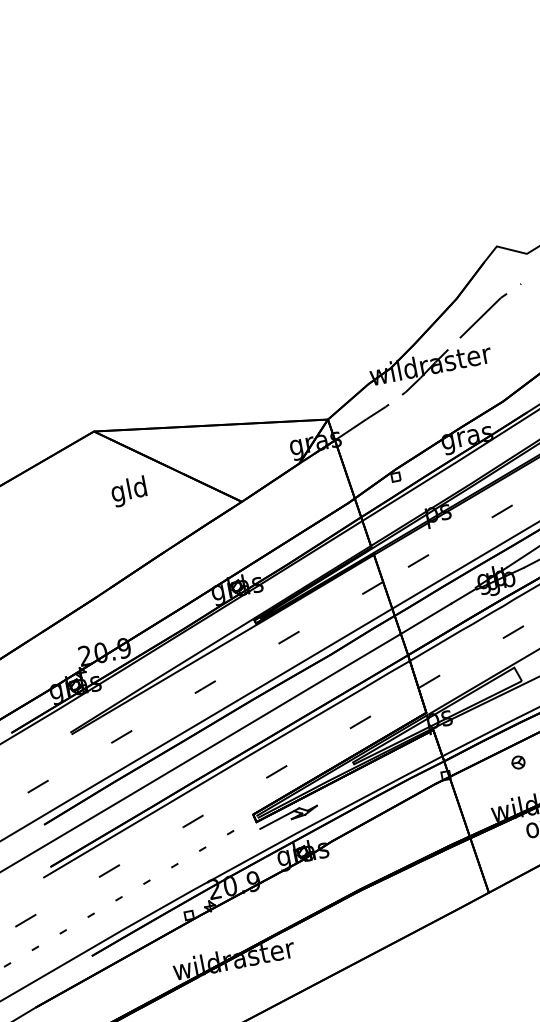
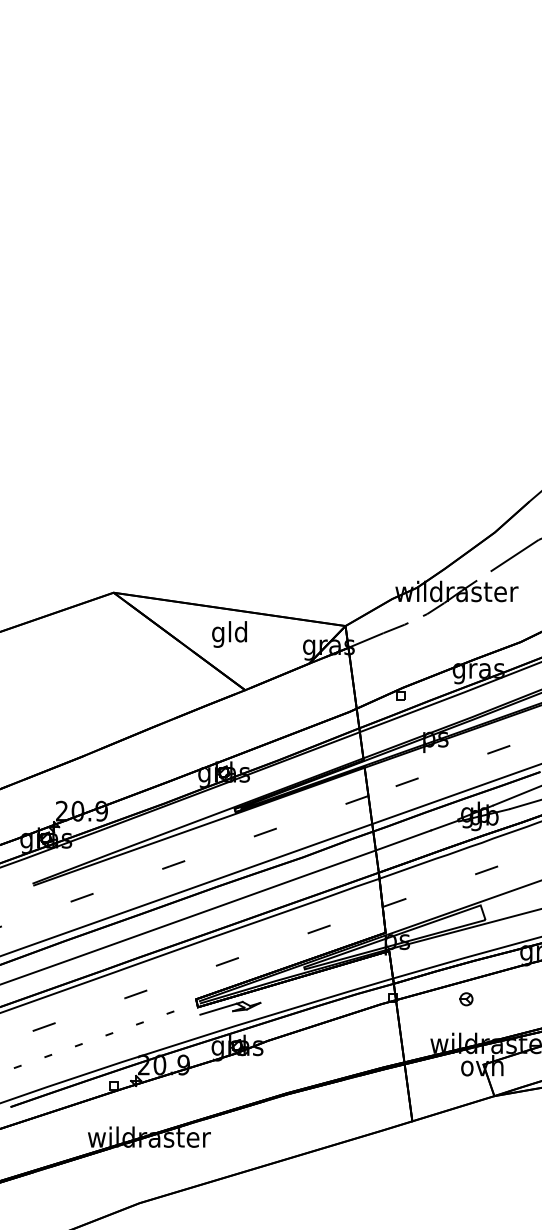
text: (129, 491) -> (229, 634), moved

